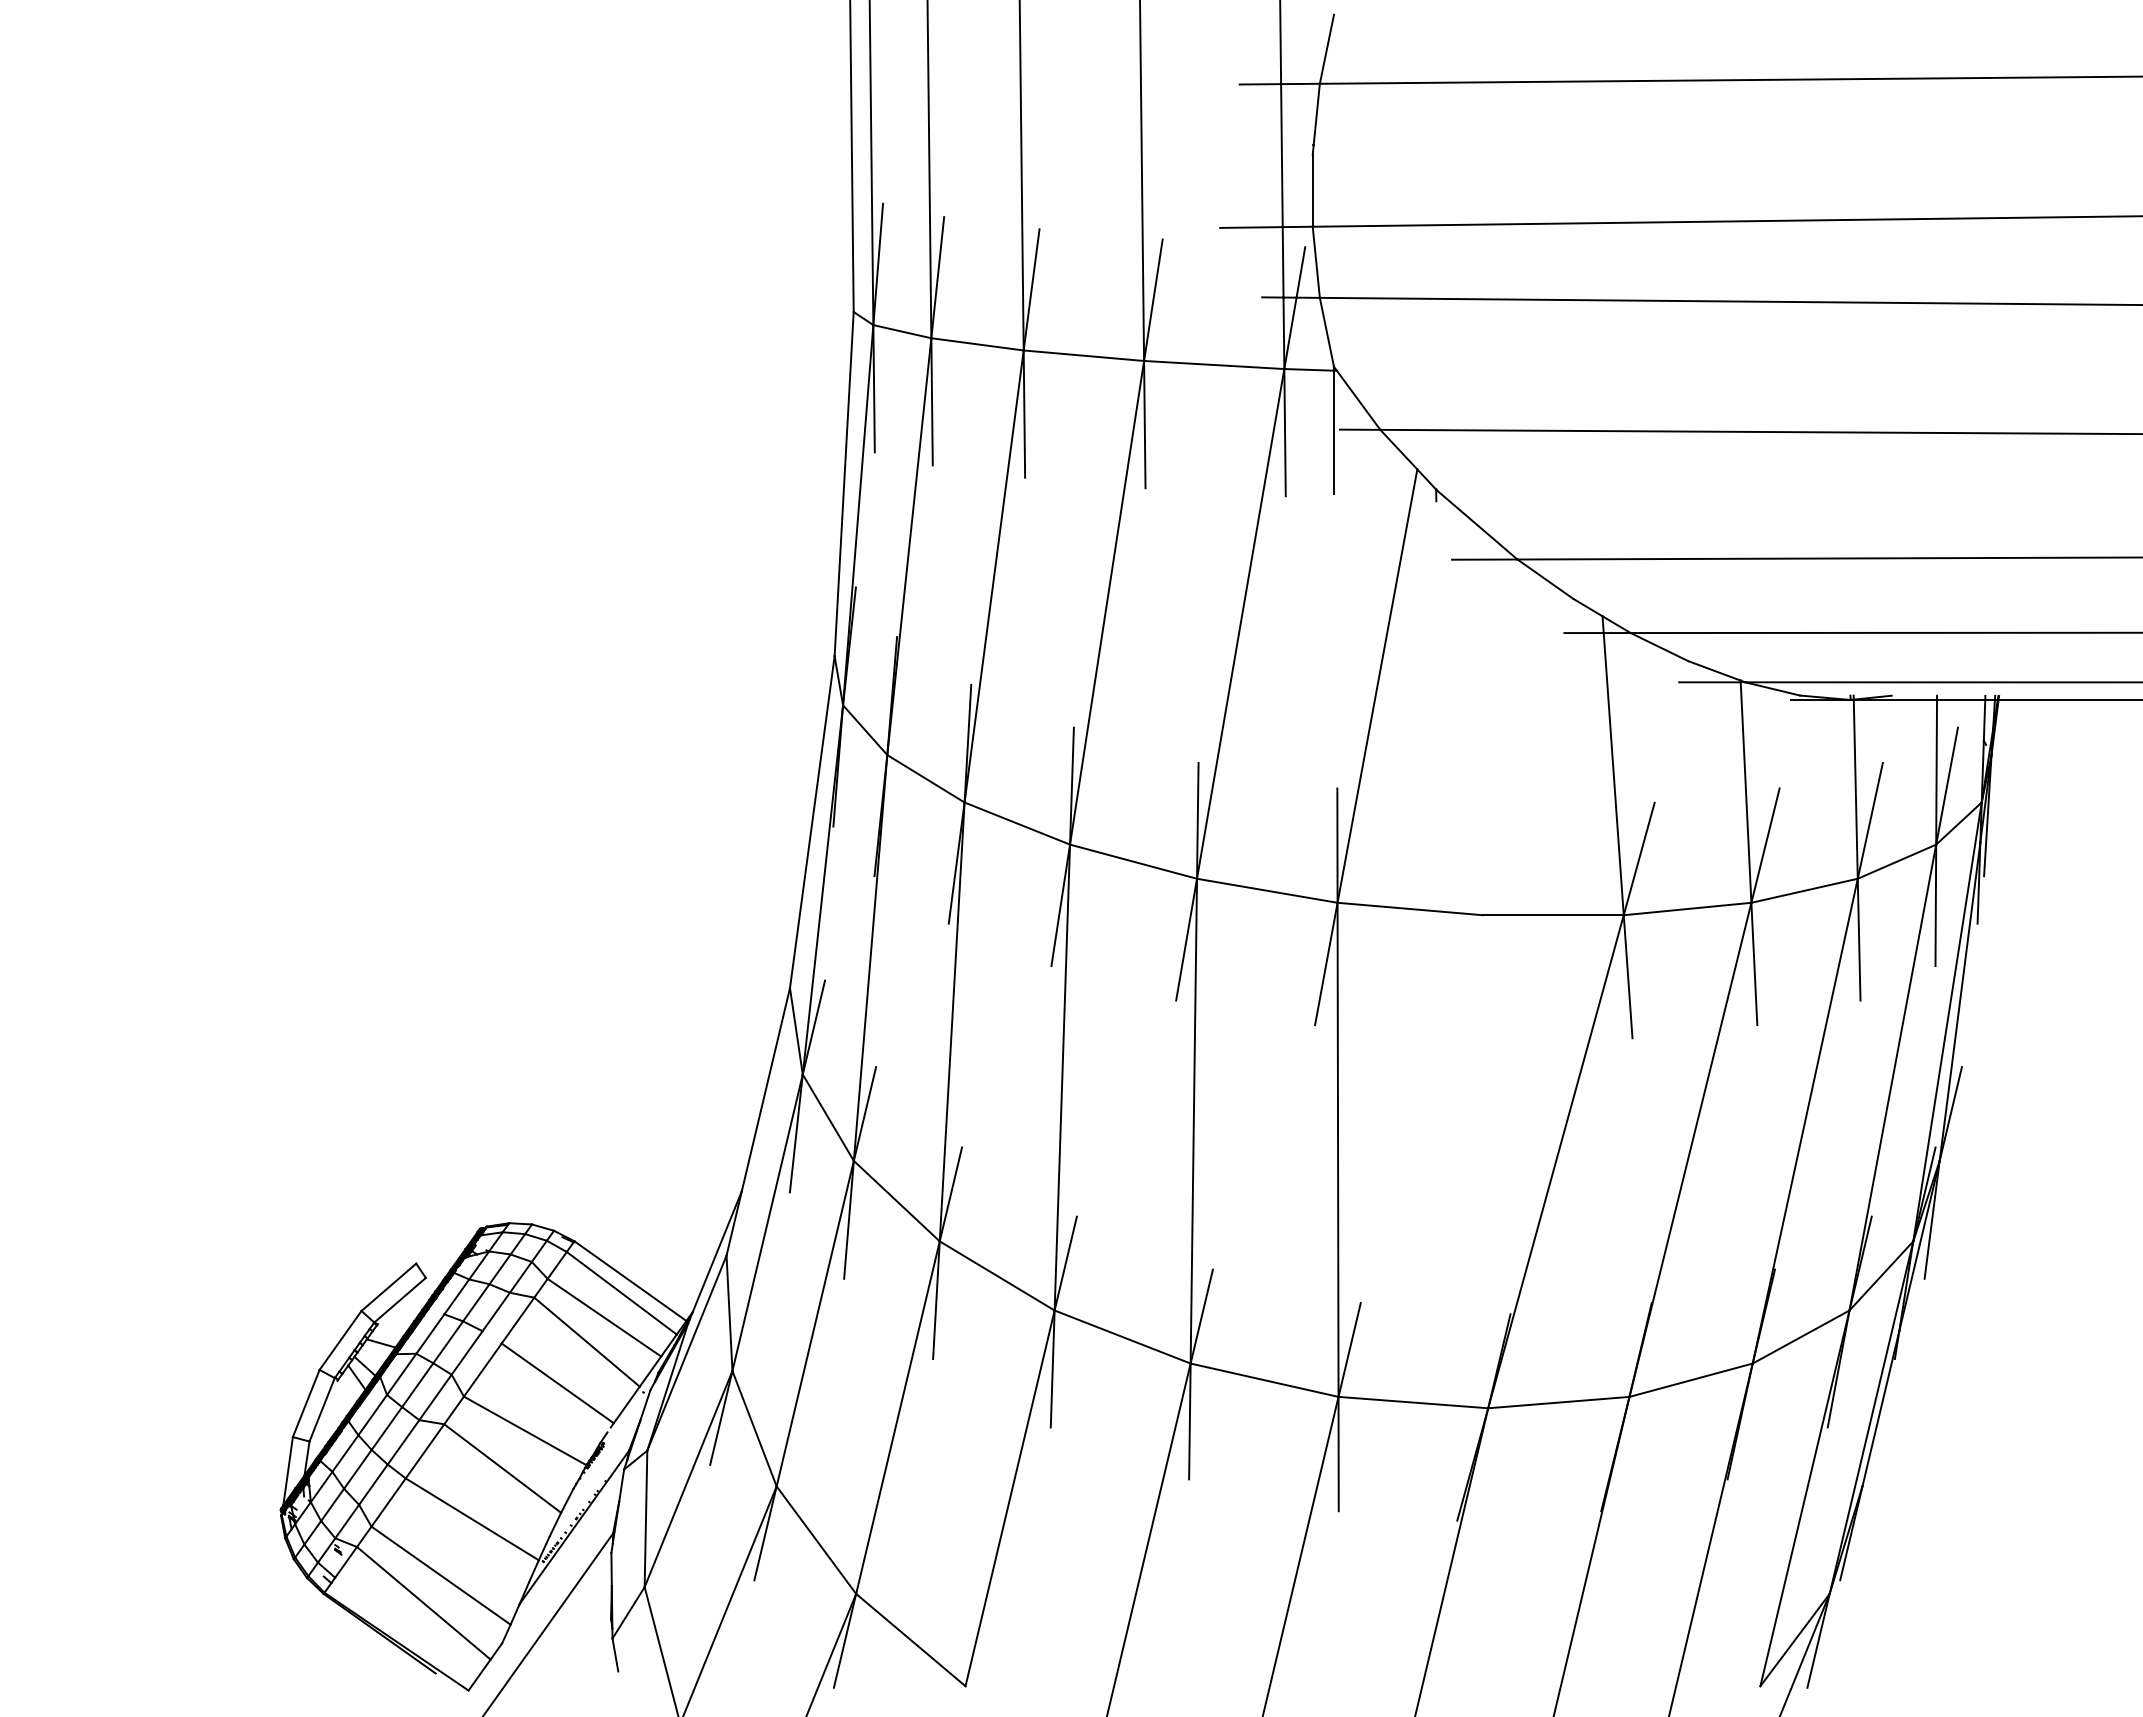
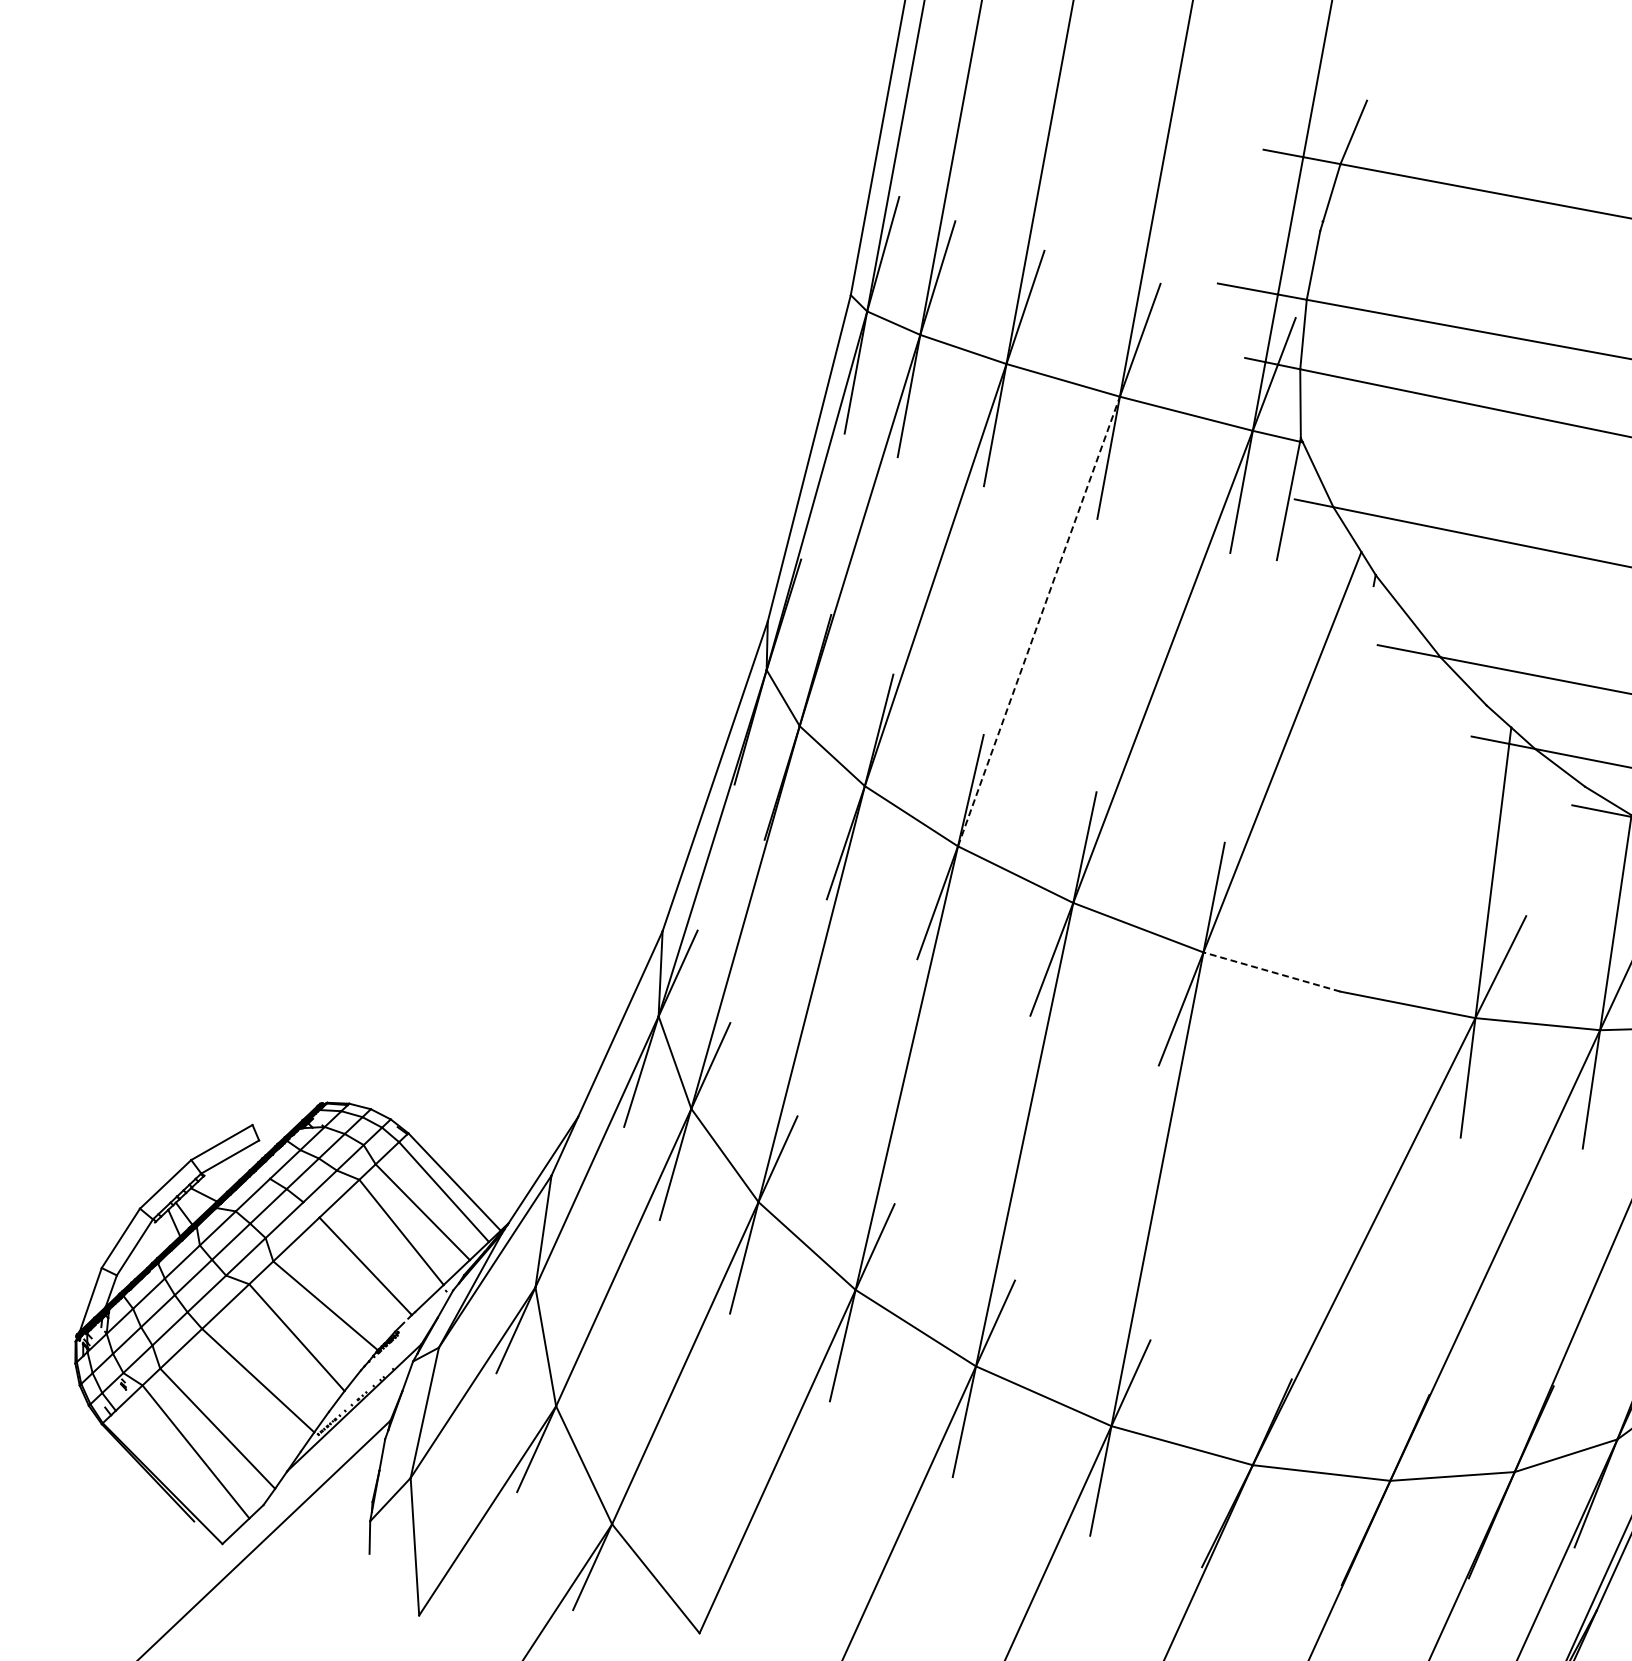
line: (1107, 602) -> (1039, 621), solid -> dashed
line: (1410, 909) -> (1272, 972), solid -> dashed

